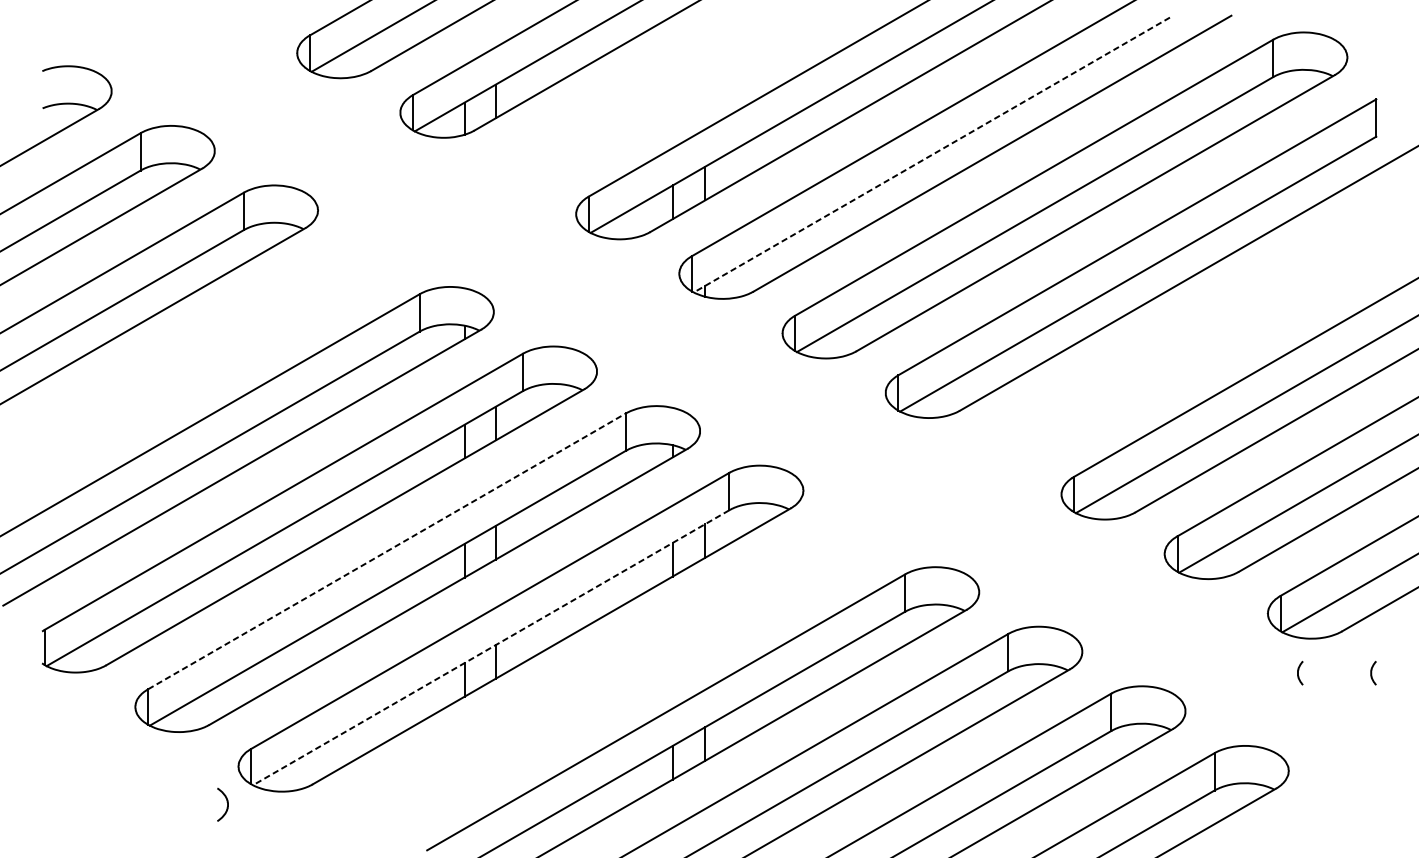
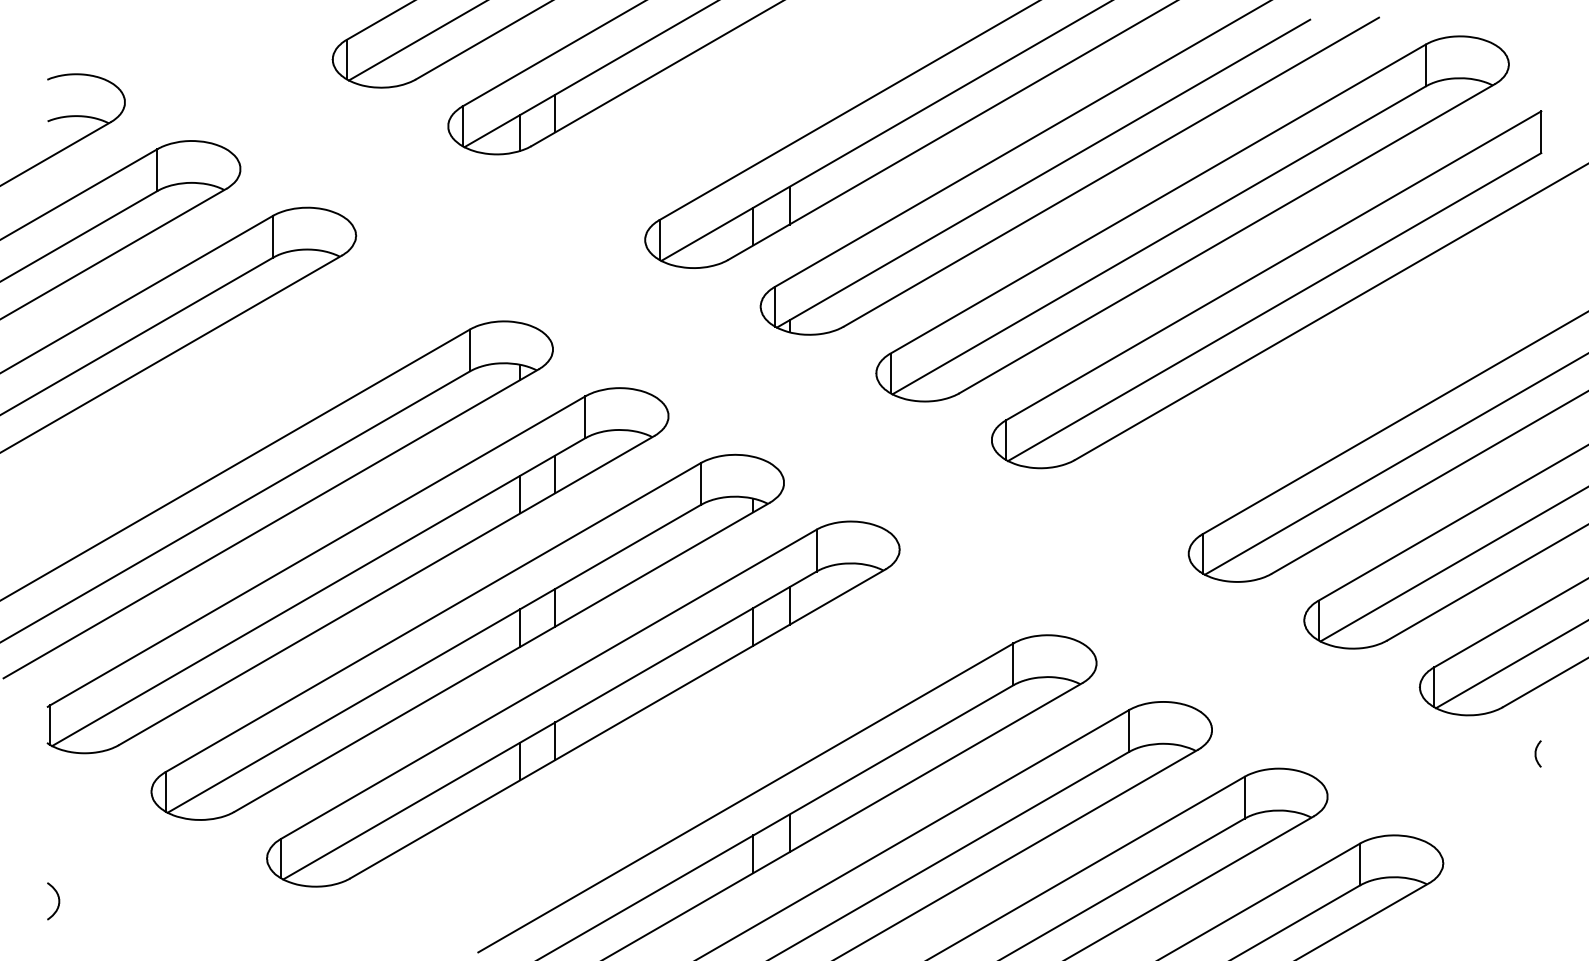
line: (931, 154) -> (1043, 173), dashed -> solid
line: (387, 551) -> (433, 617), dashed -> solid
line: (490, 647) -> (549, 725), dashed -> solid
curve: (1298, 672) -> (1454, 753), removed
curve: (227, 804) -> (58, 901), moved

